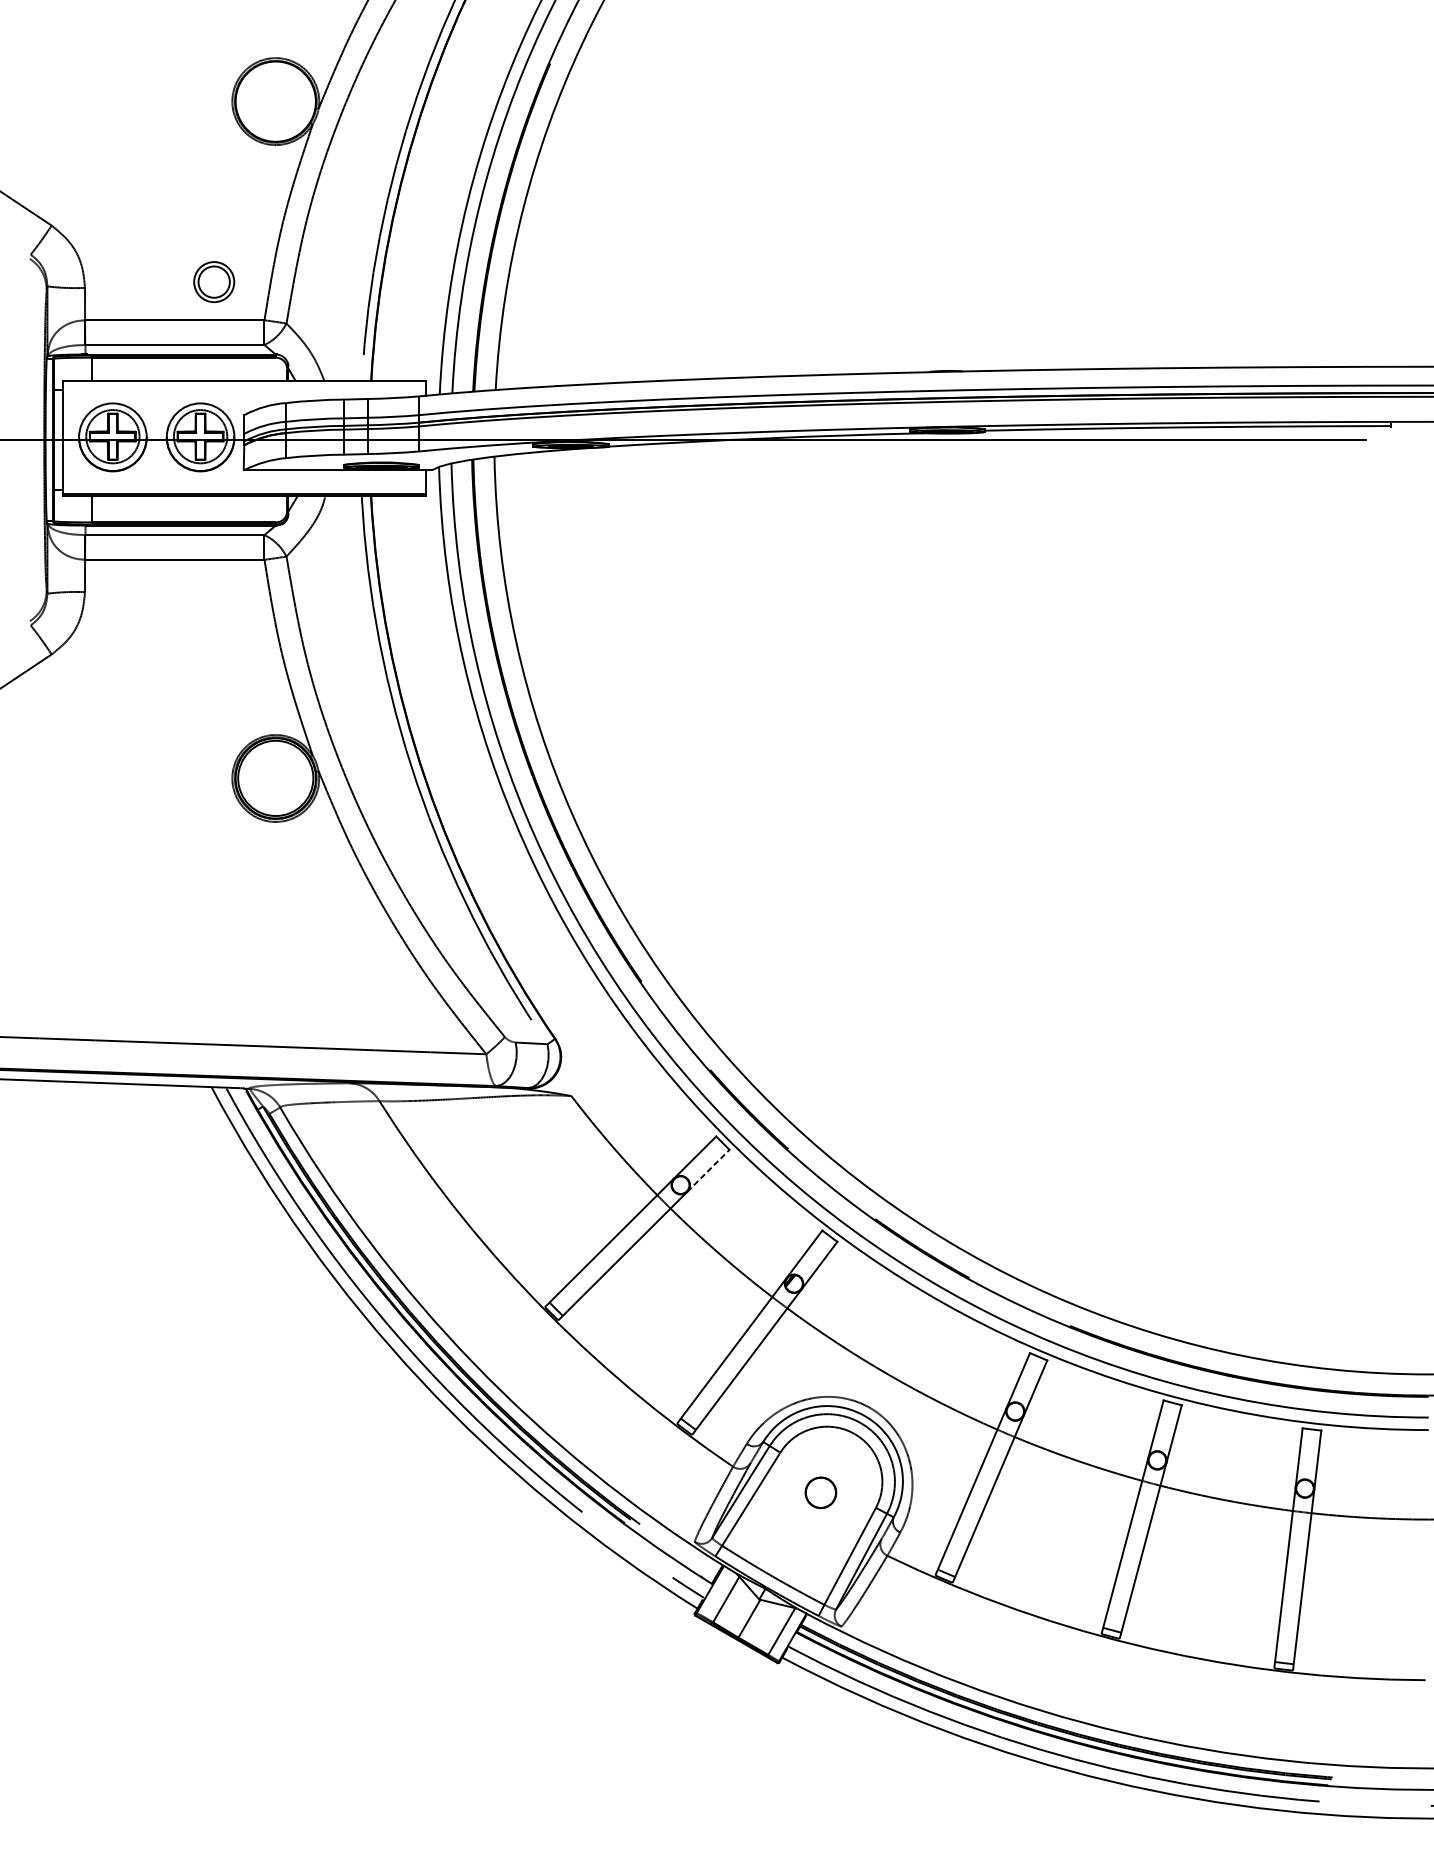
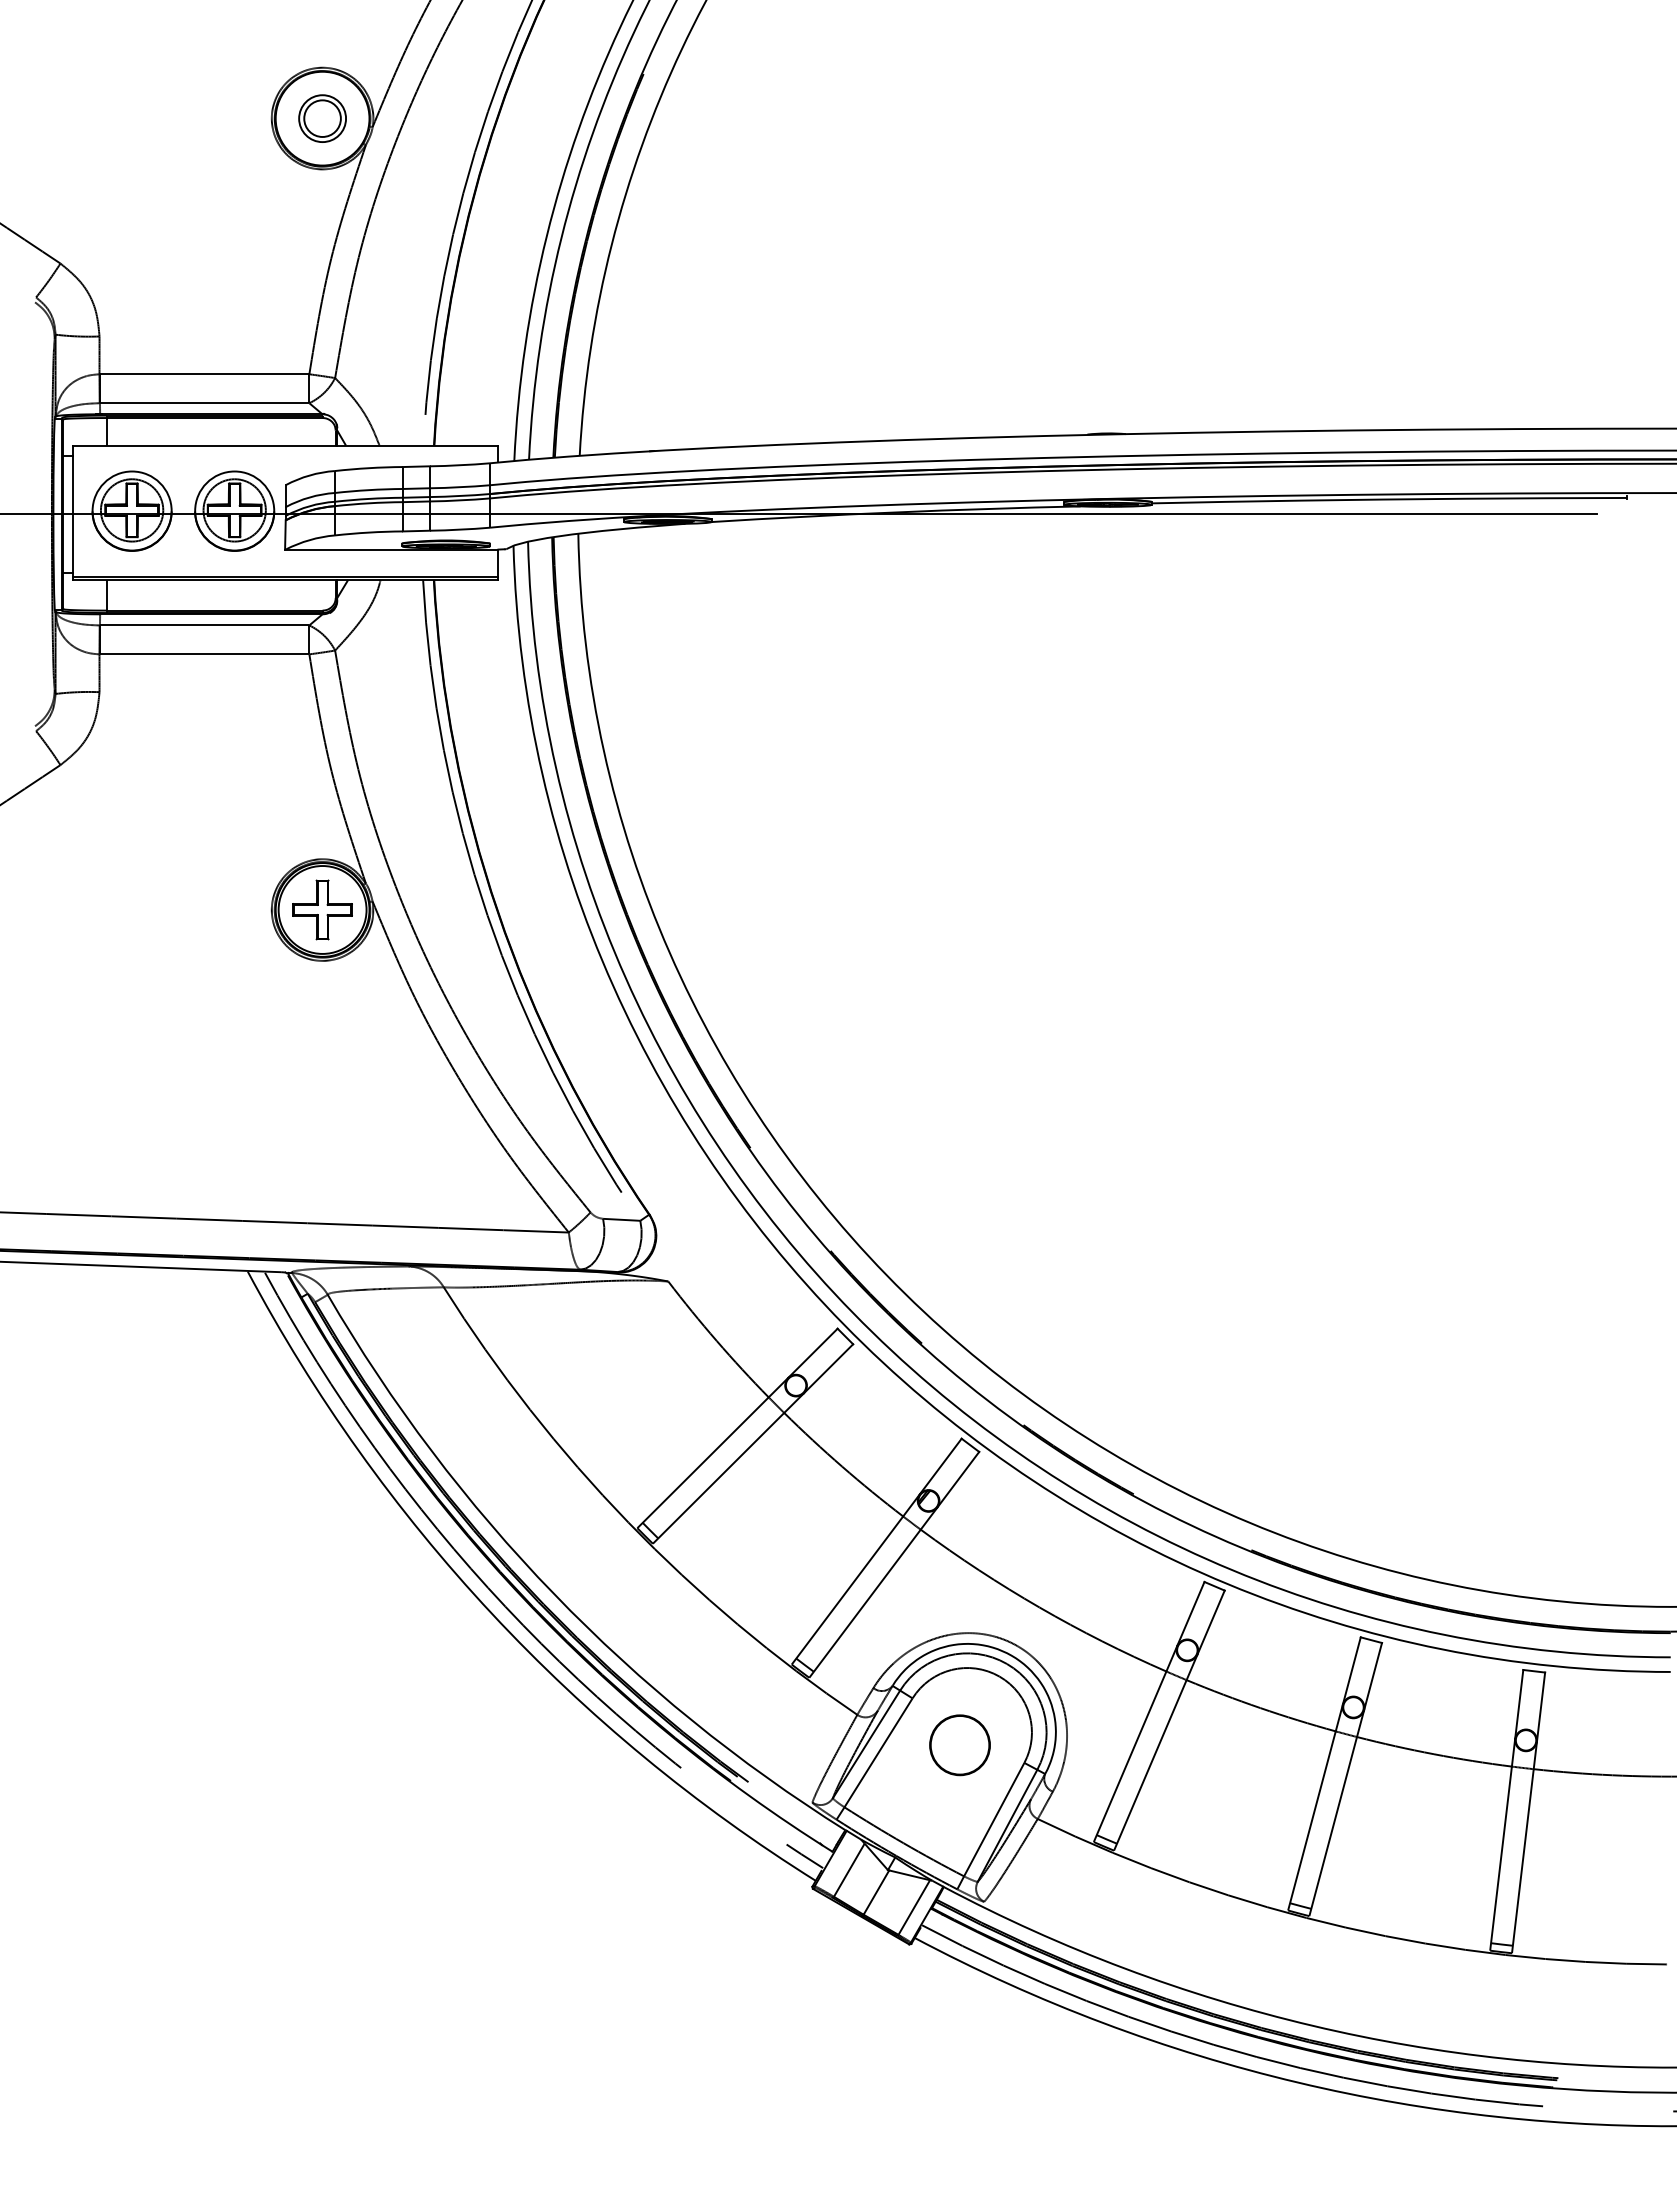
part: (214, 281) -> (322, 118), moved
part: (275, 778) -> (322, 909), added
line: (708, 1170) -> (828, 1368), dashed -> solid
part: (820, 1492) -> (959, 1745), size x1.67

